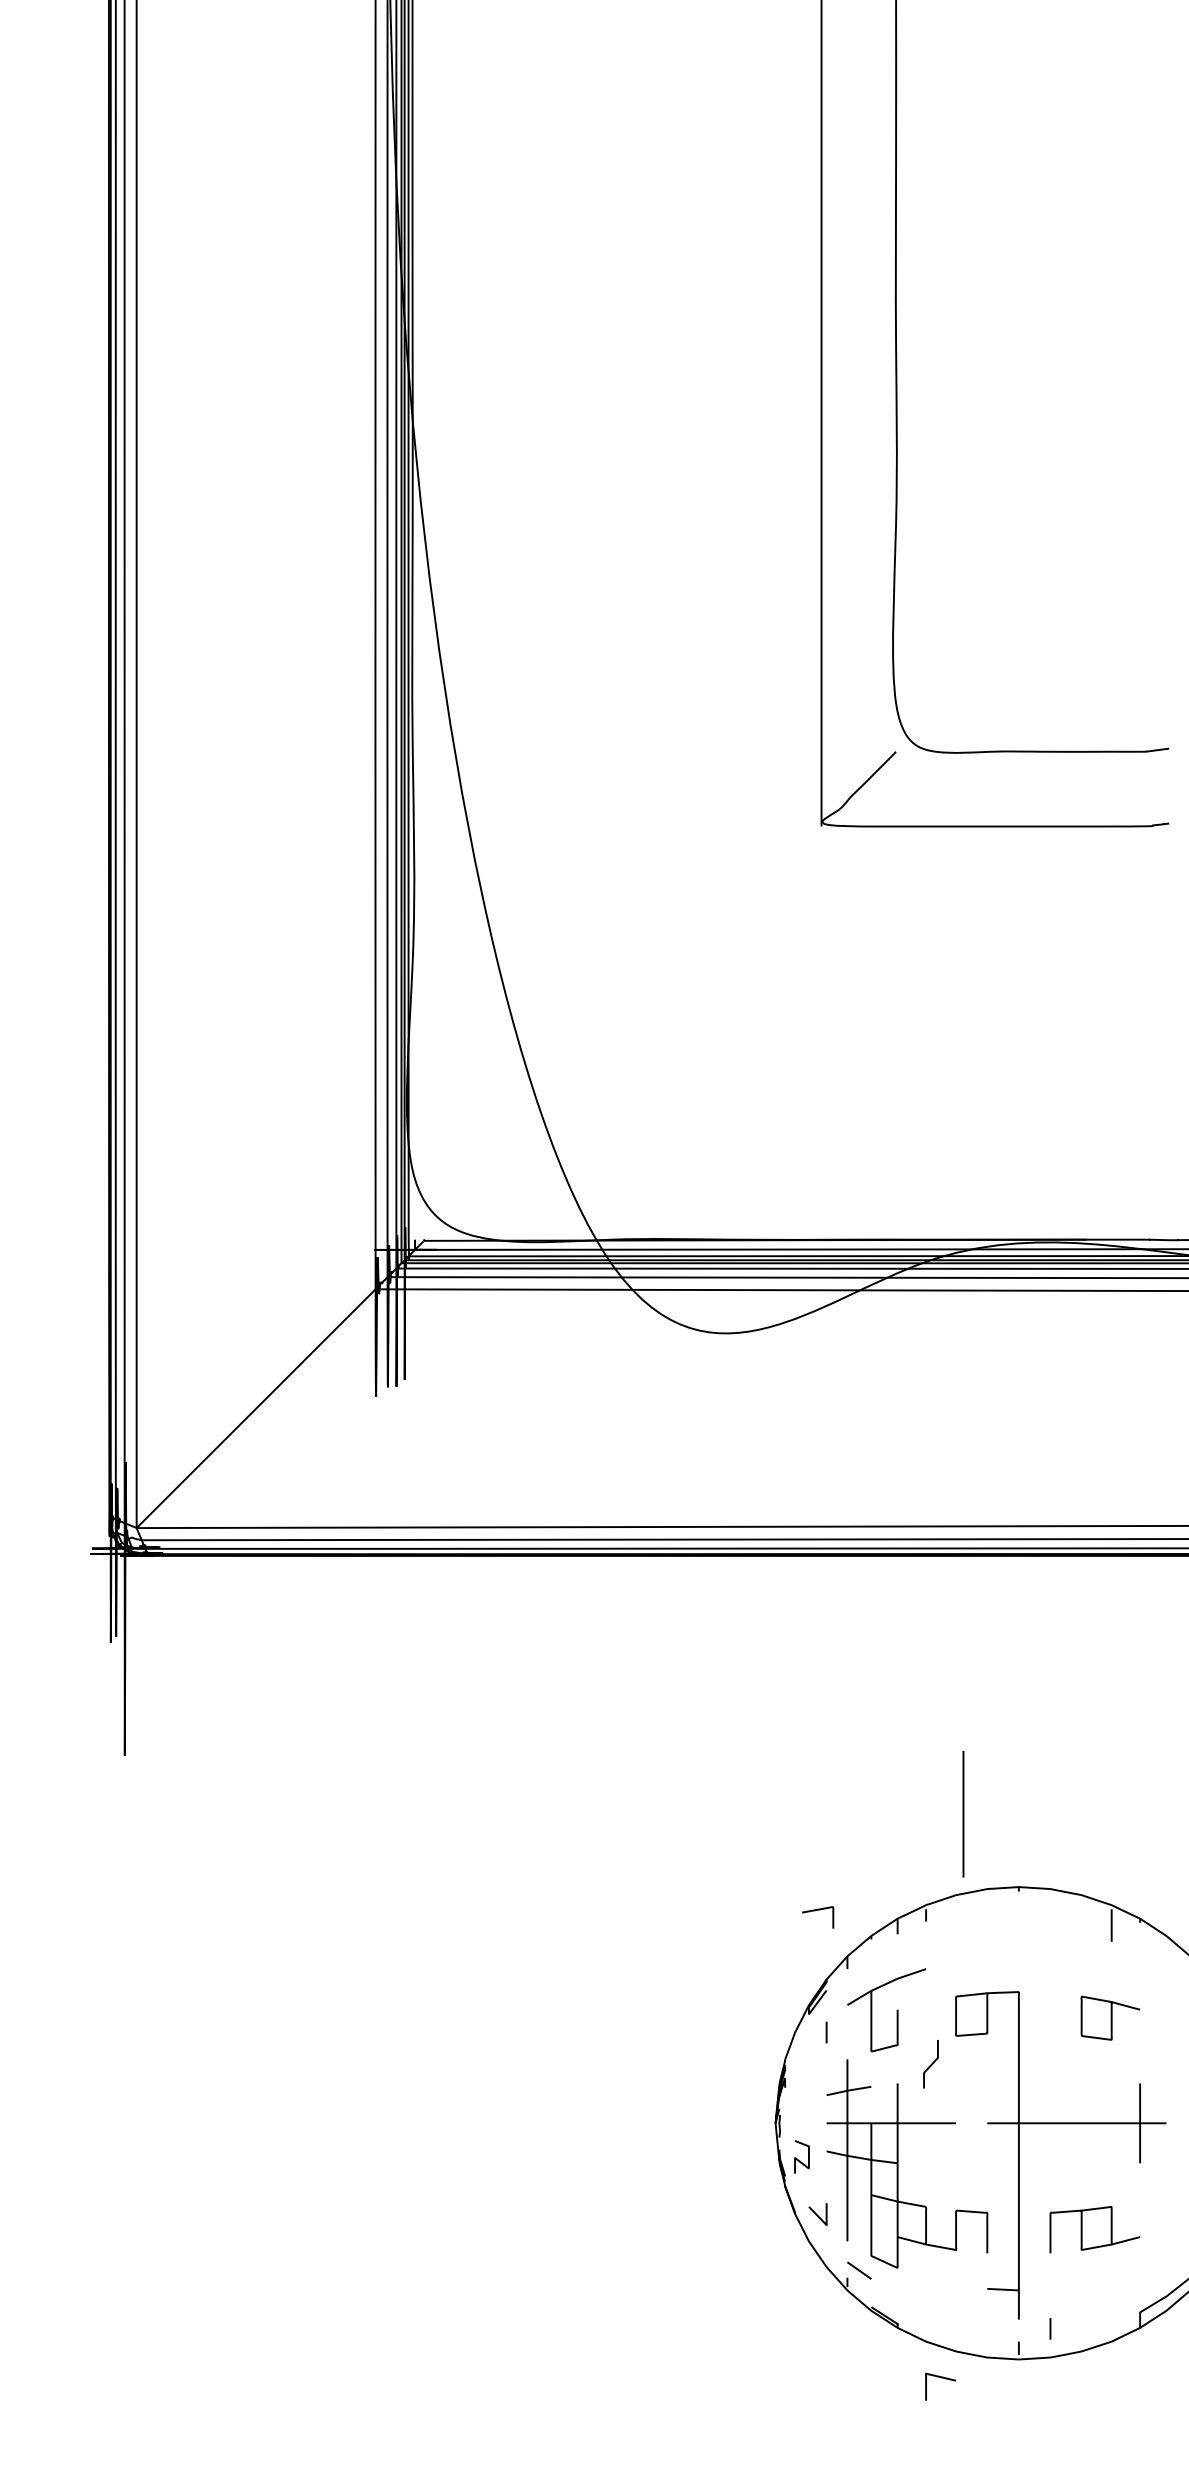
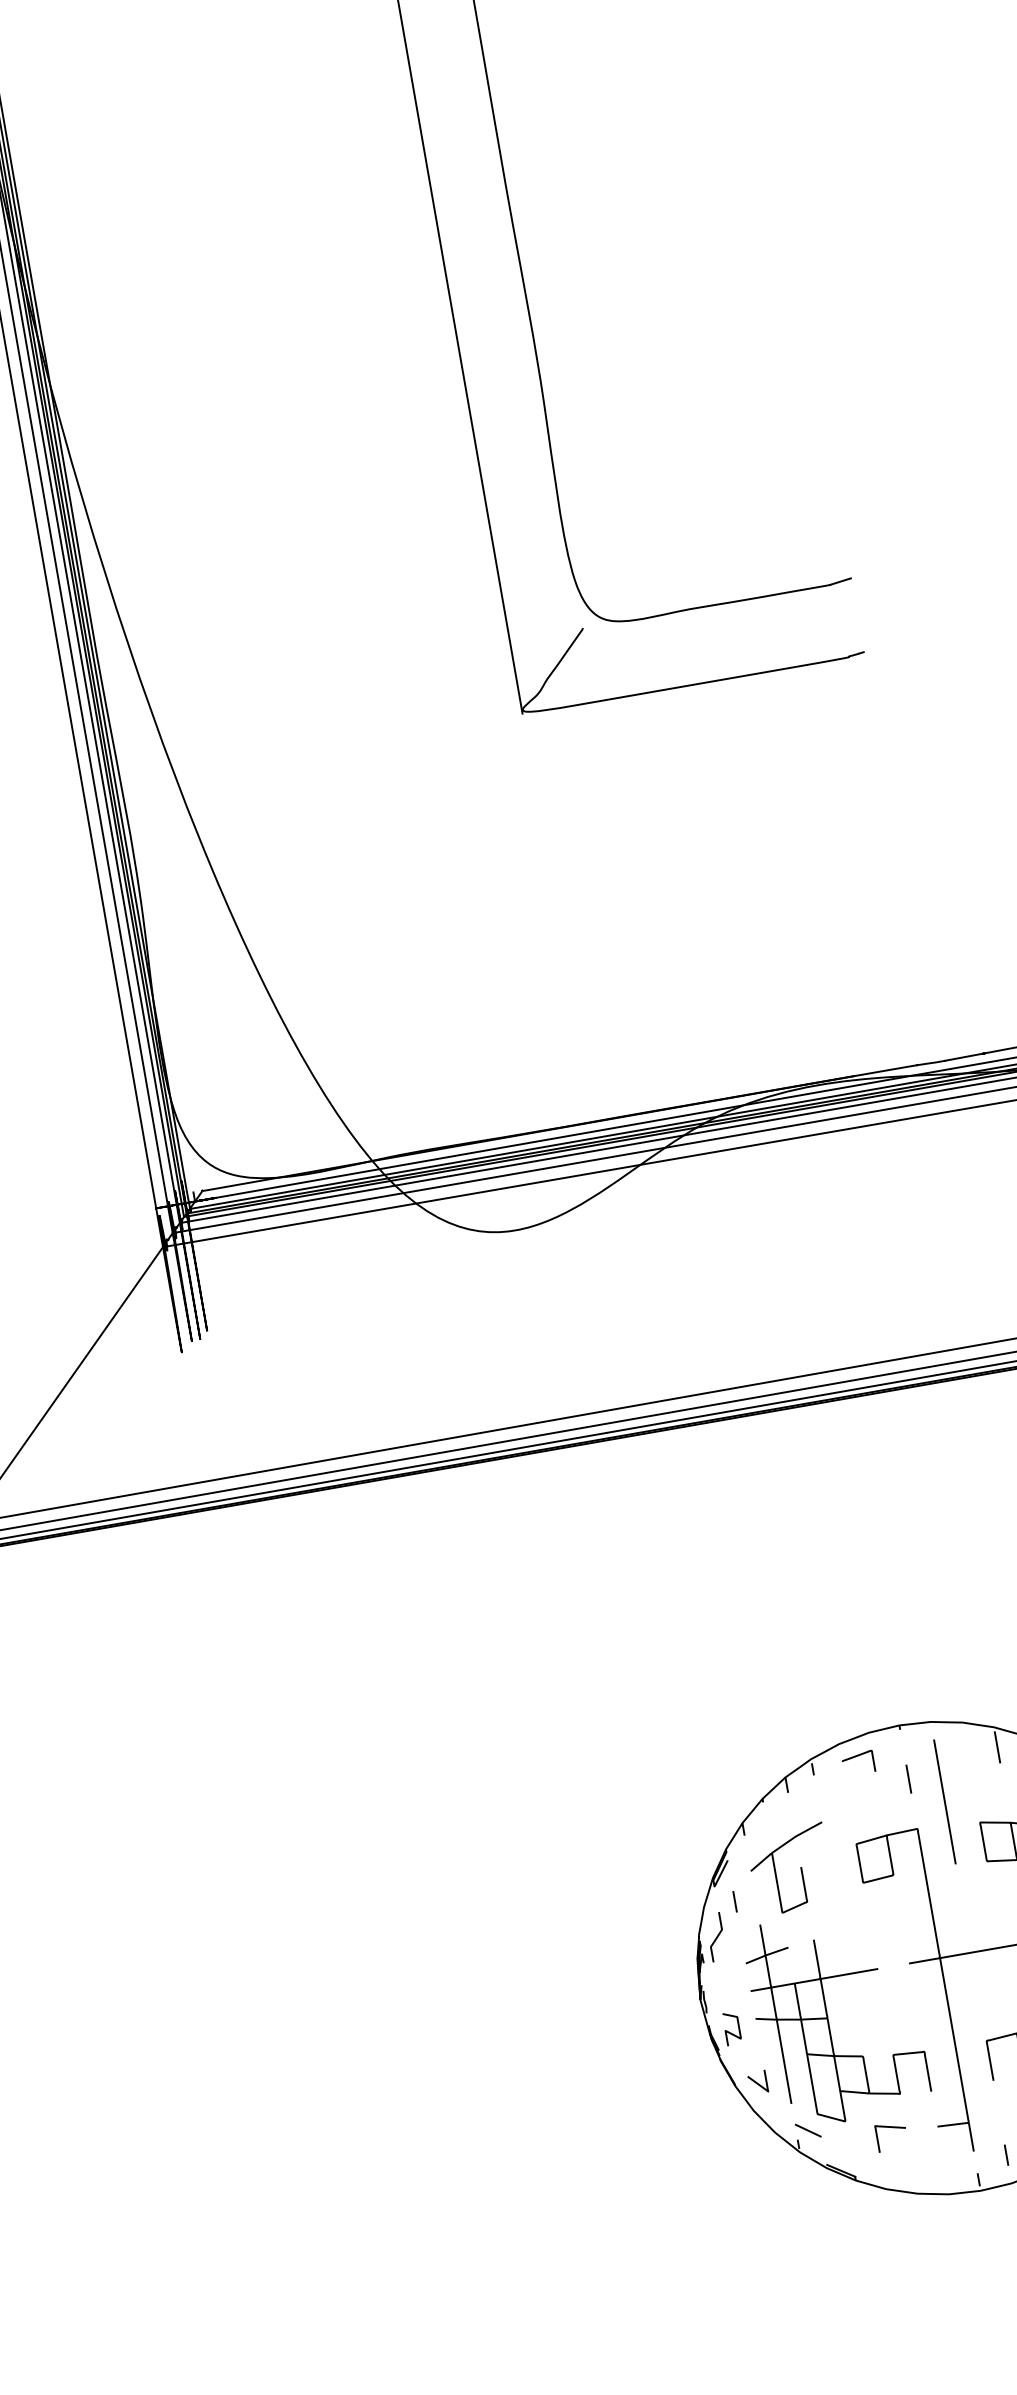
line: (963, 1814) -> (944, 1802), moved
curve: (815, 1911) -> (855, 1757), moved
line: (1018, 1941) -> (908, 1779), added
curve: (930, 2064) -> (715, 1937), moved
curve: (941, 2378) -> (891, 2128), moved

